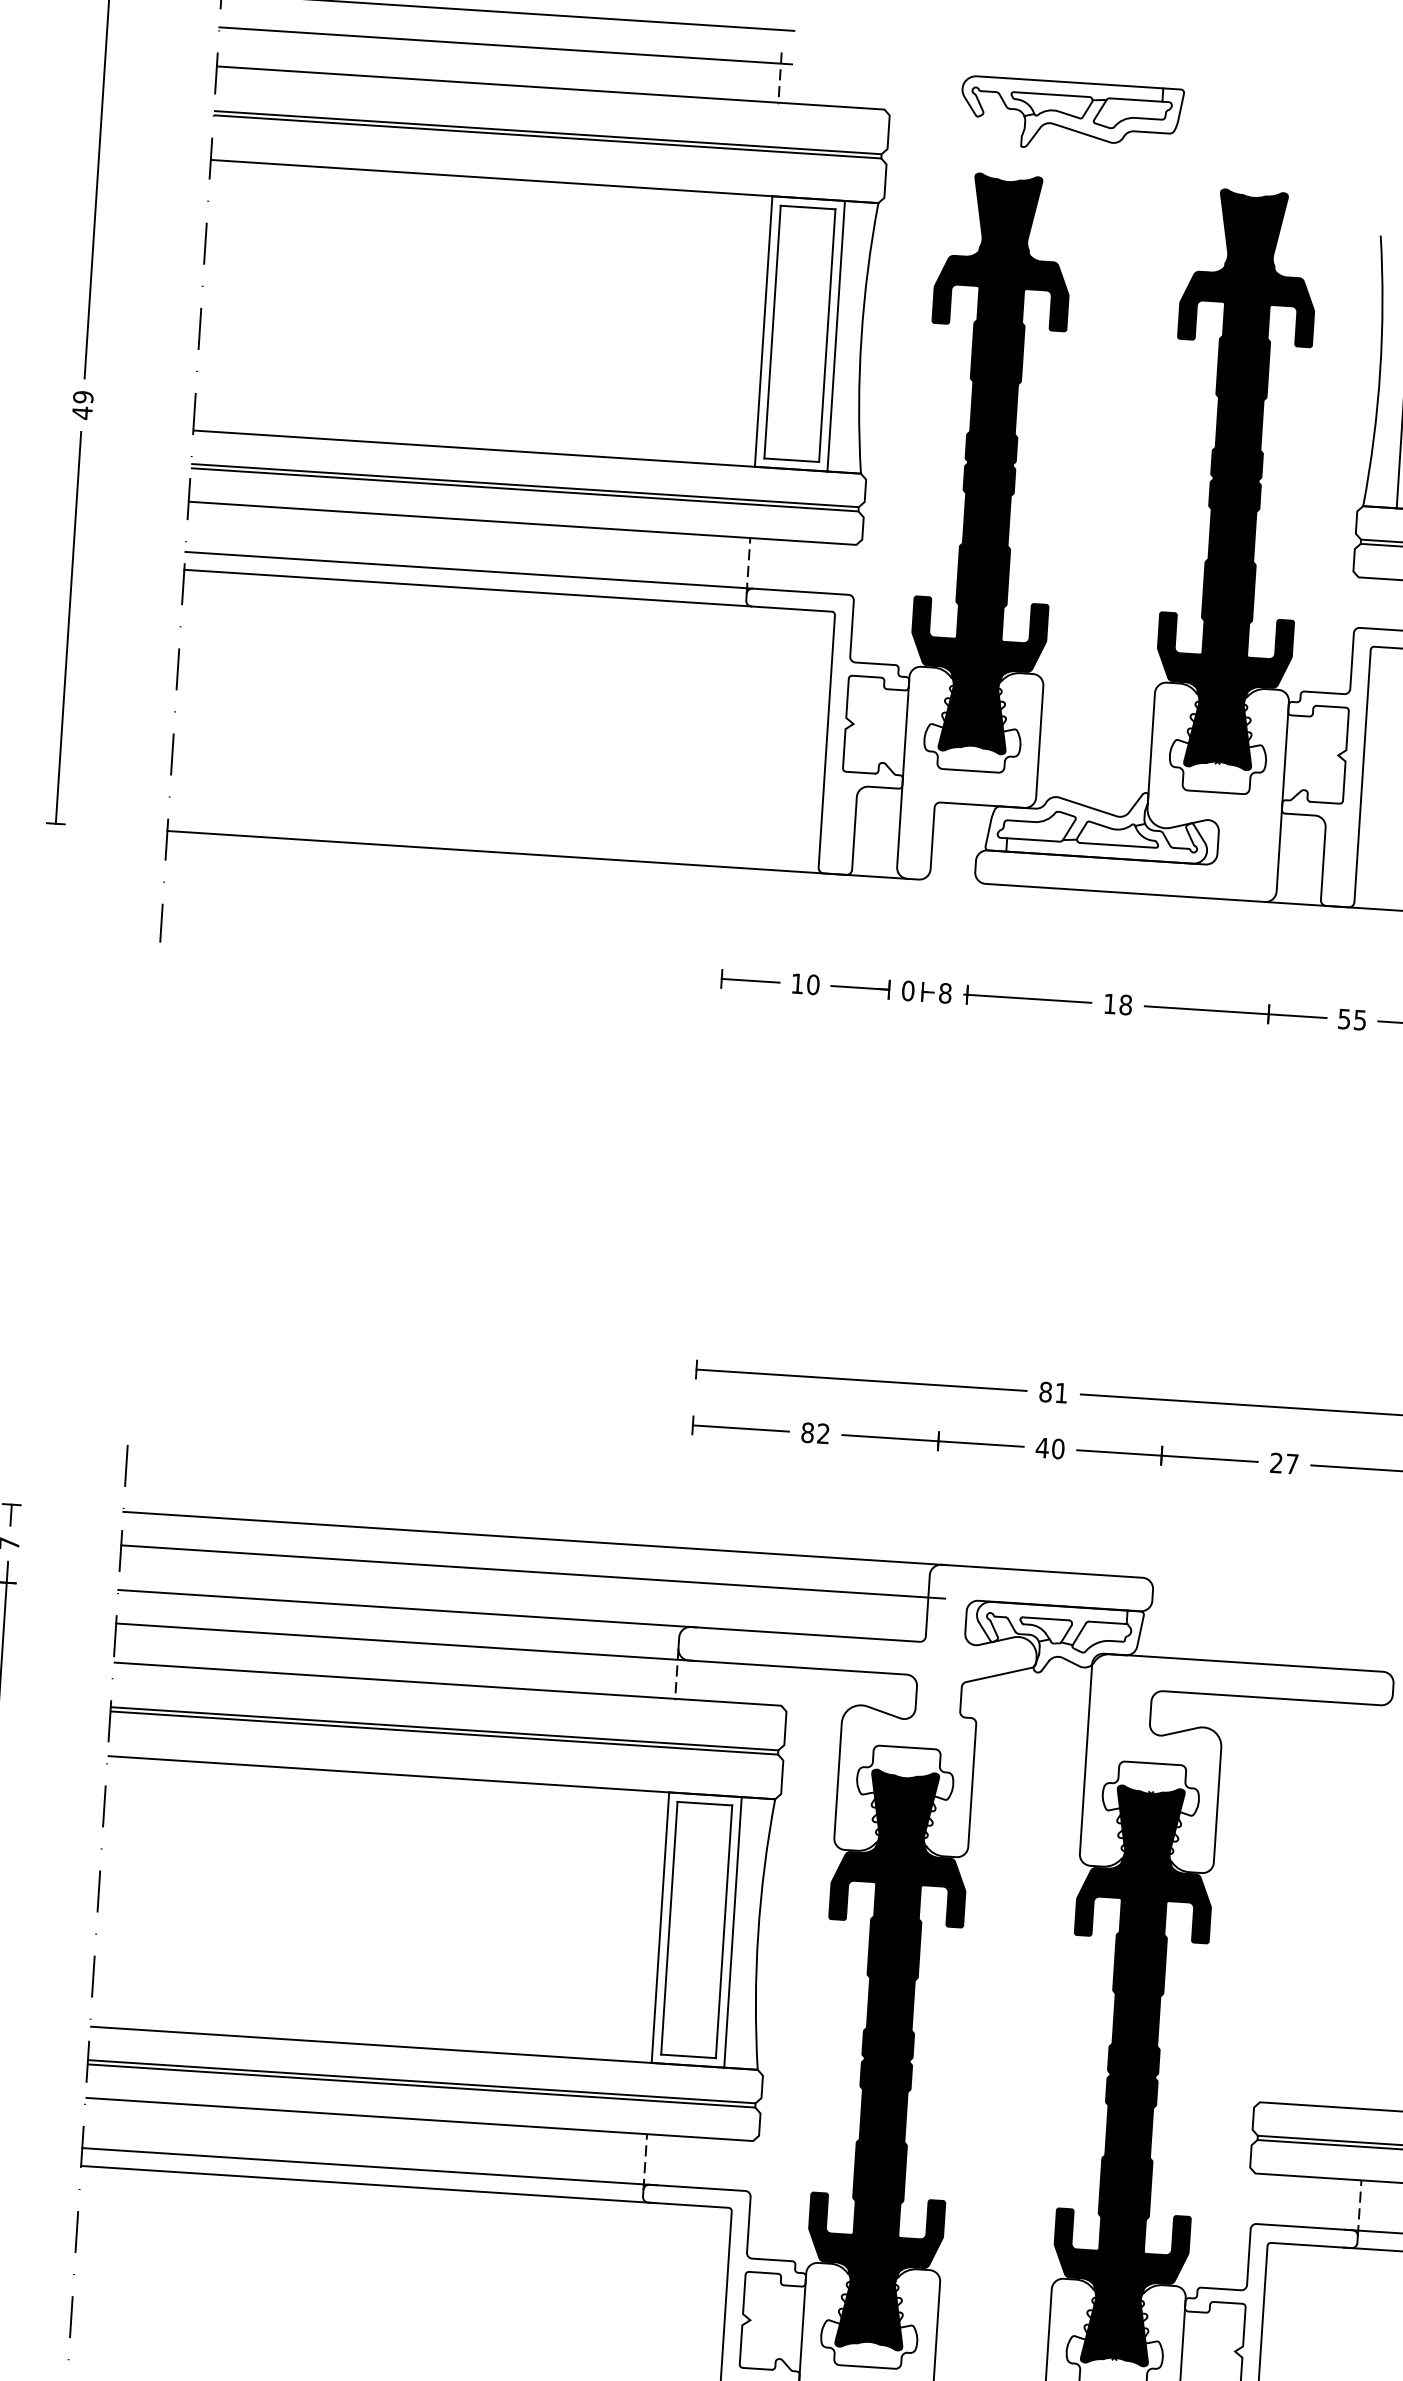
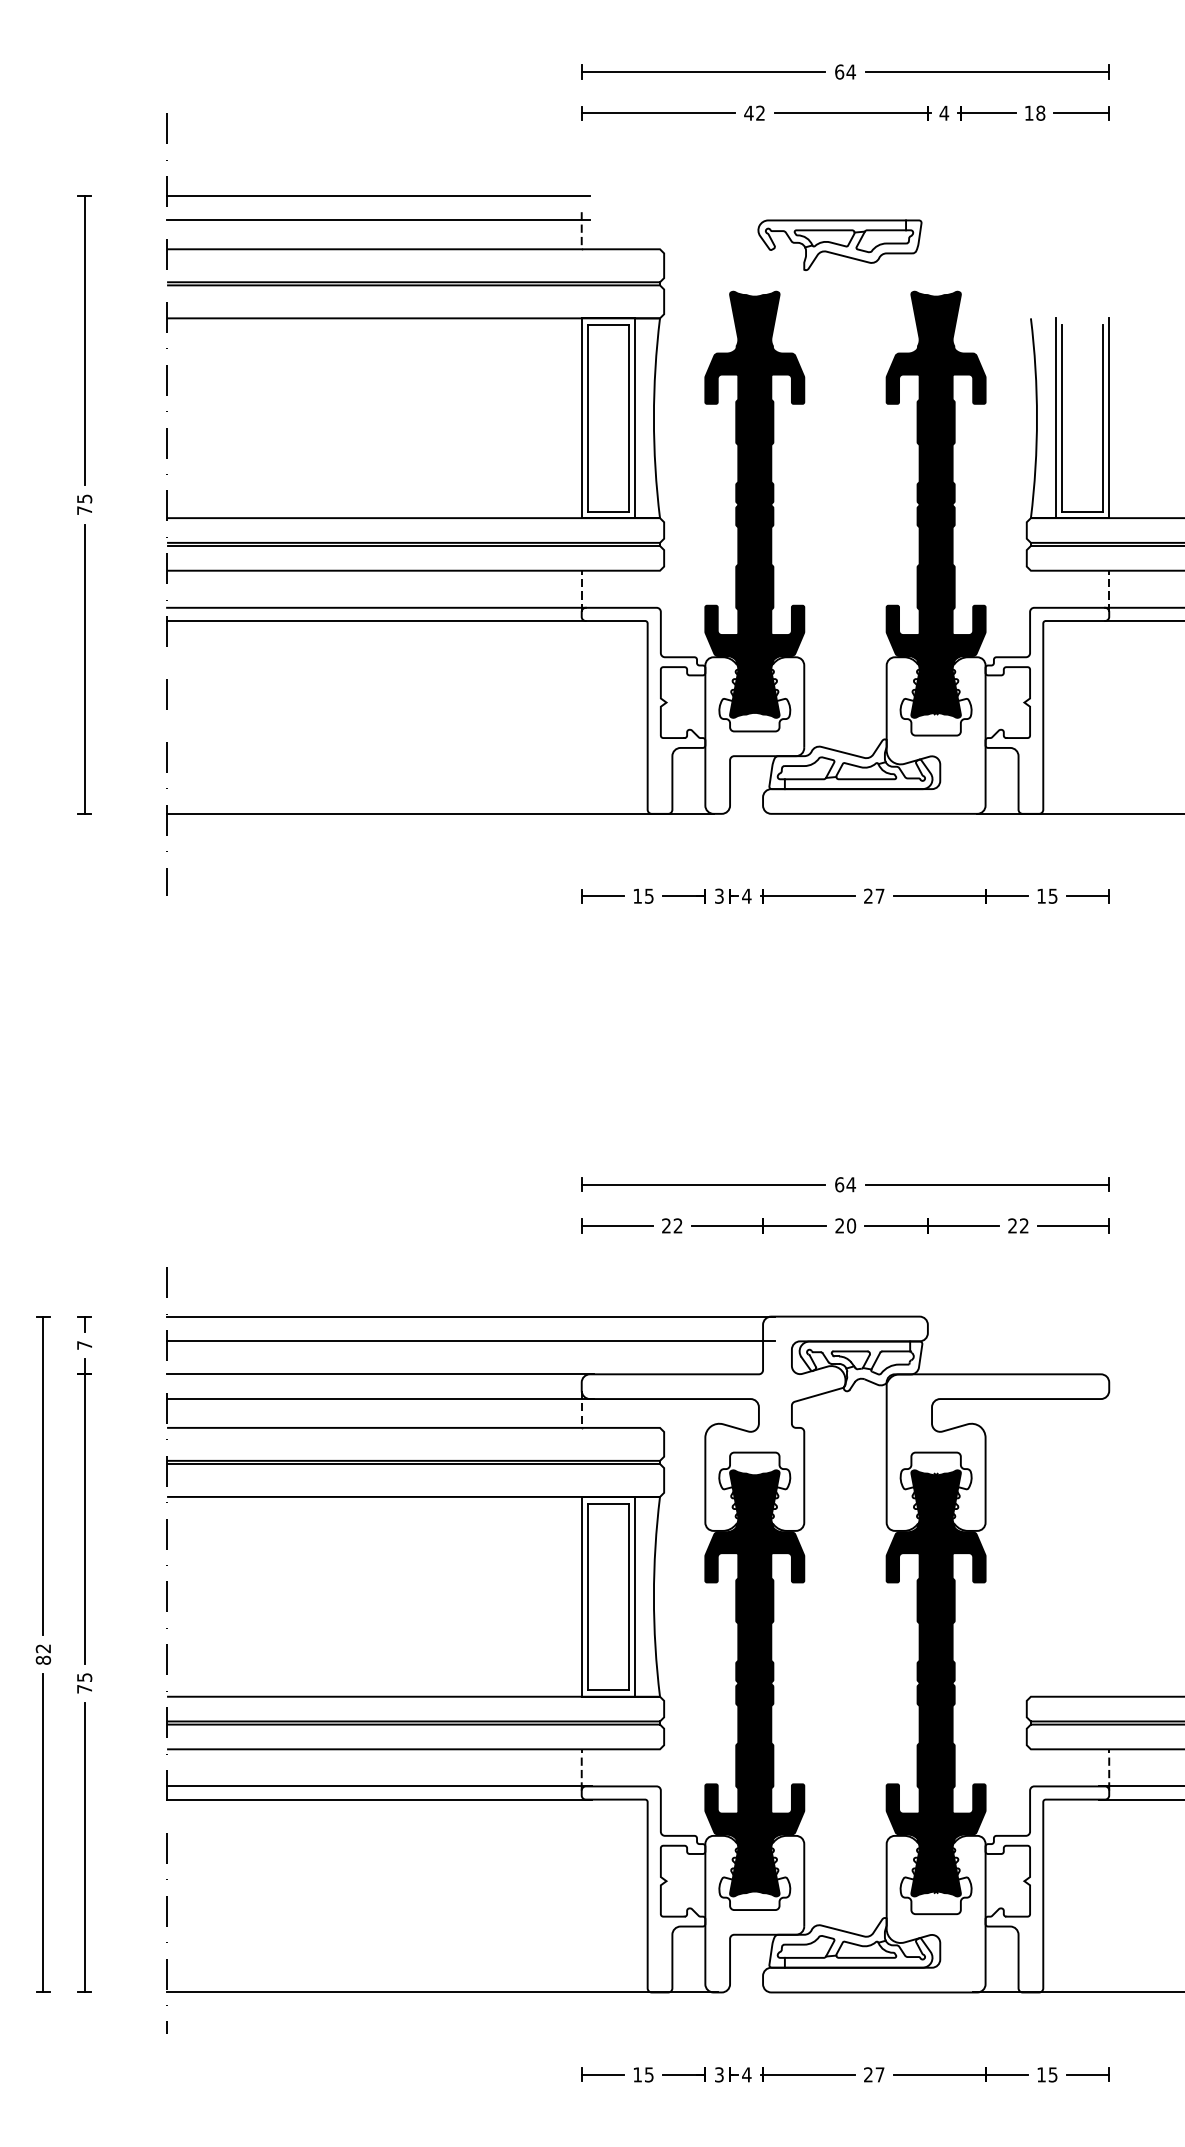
part: (1071, 115) -> (839, 244), moved
text: (82, 404) -> (84, 504), 49 -> 75
text: (812, 983) -> (648, 895), 10 -> 15
text: (907, 989) -> (718, 895), 0 -> 3
text: (945, 992) -> (746, 895), 8 -> 4
text: (1118, 1003) -> (874, 895), 18 -> 27
text: (1344, 1018) -> (1041, 895), 55 -> 15
text: (1053, 1392) -> (845, 1184), 81 -> 64
text: (807, 1432) -> (666, 1225), 82 -> 22
text: (1042, 1447) -> (839, 1225), 40 -> 20
text: (1291, 1463) -> (1023, 1225), 27 -> 22

